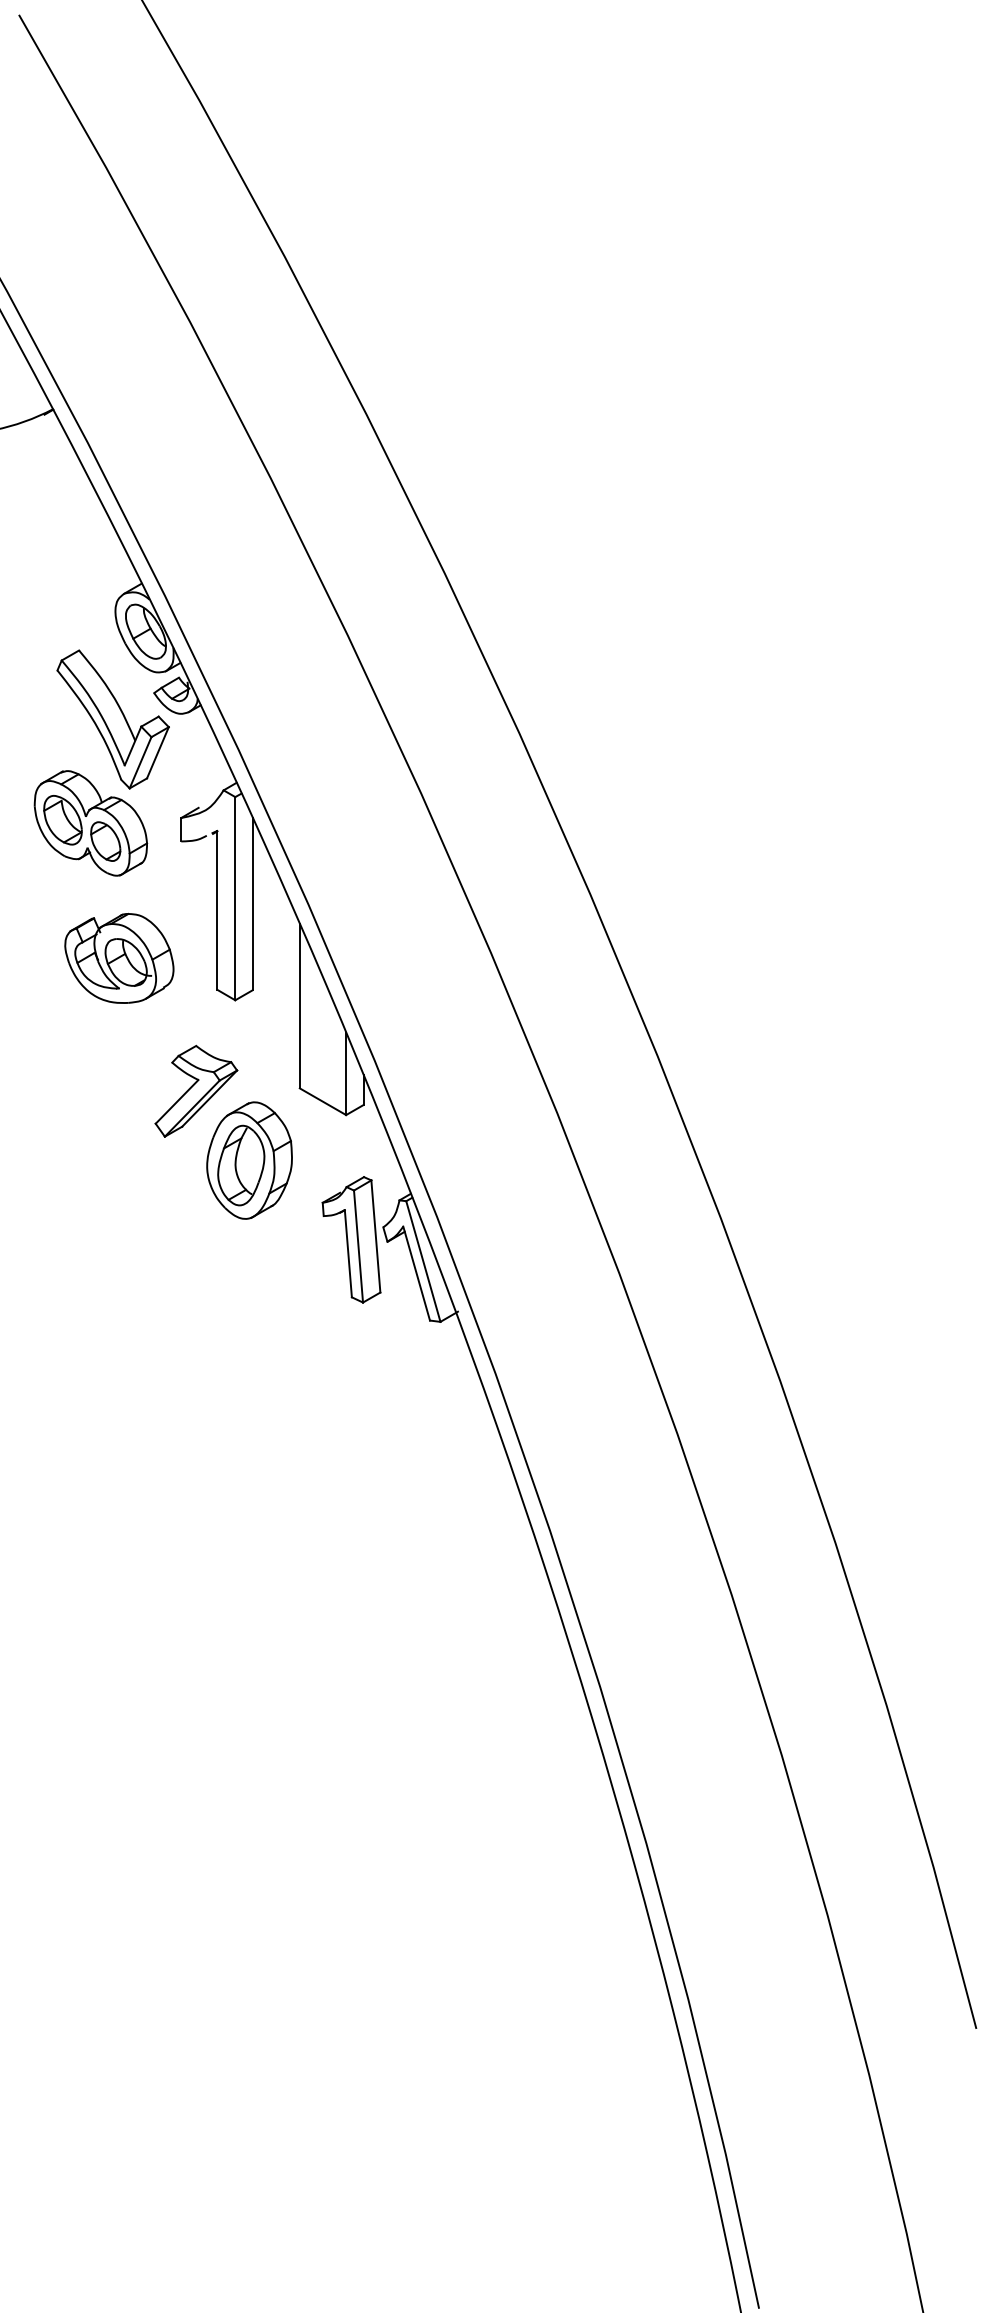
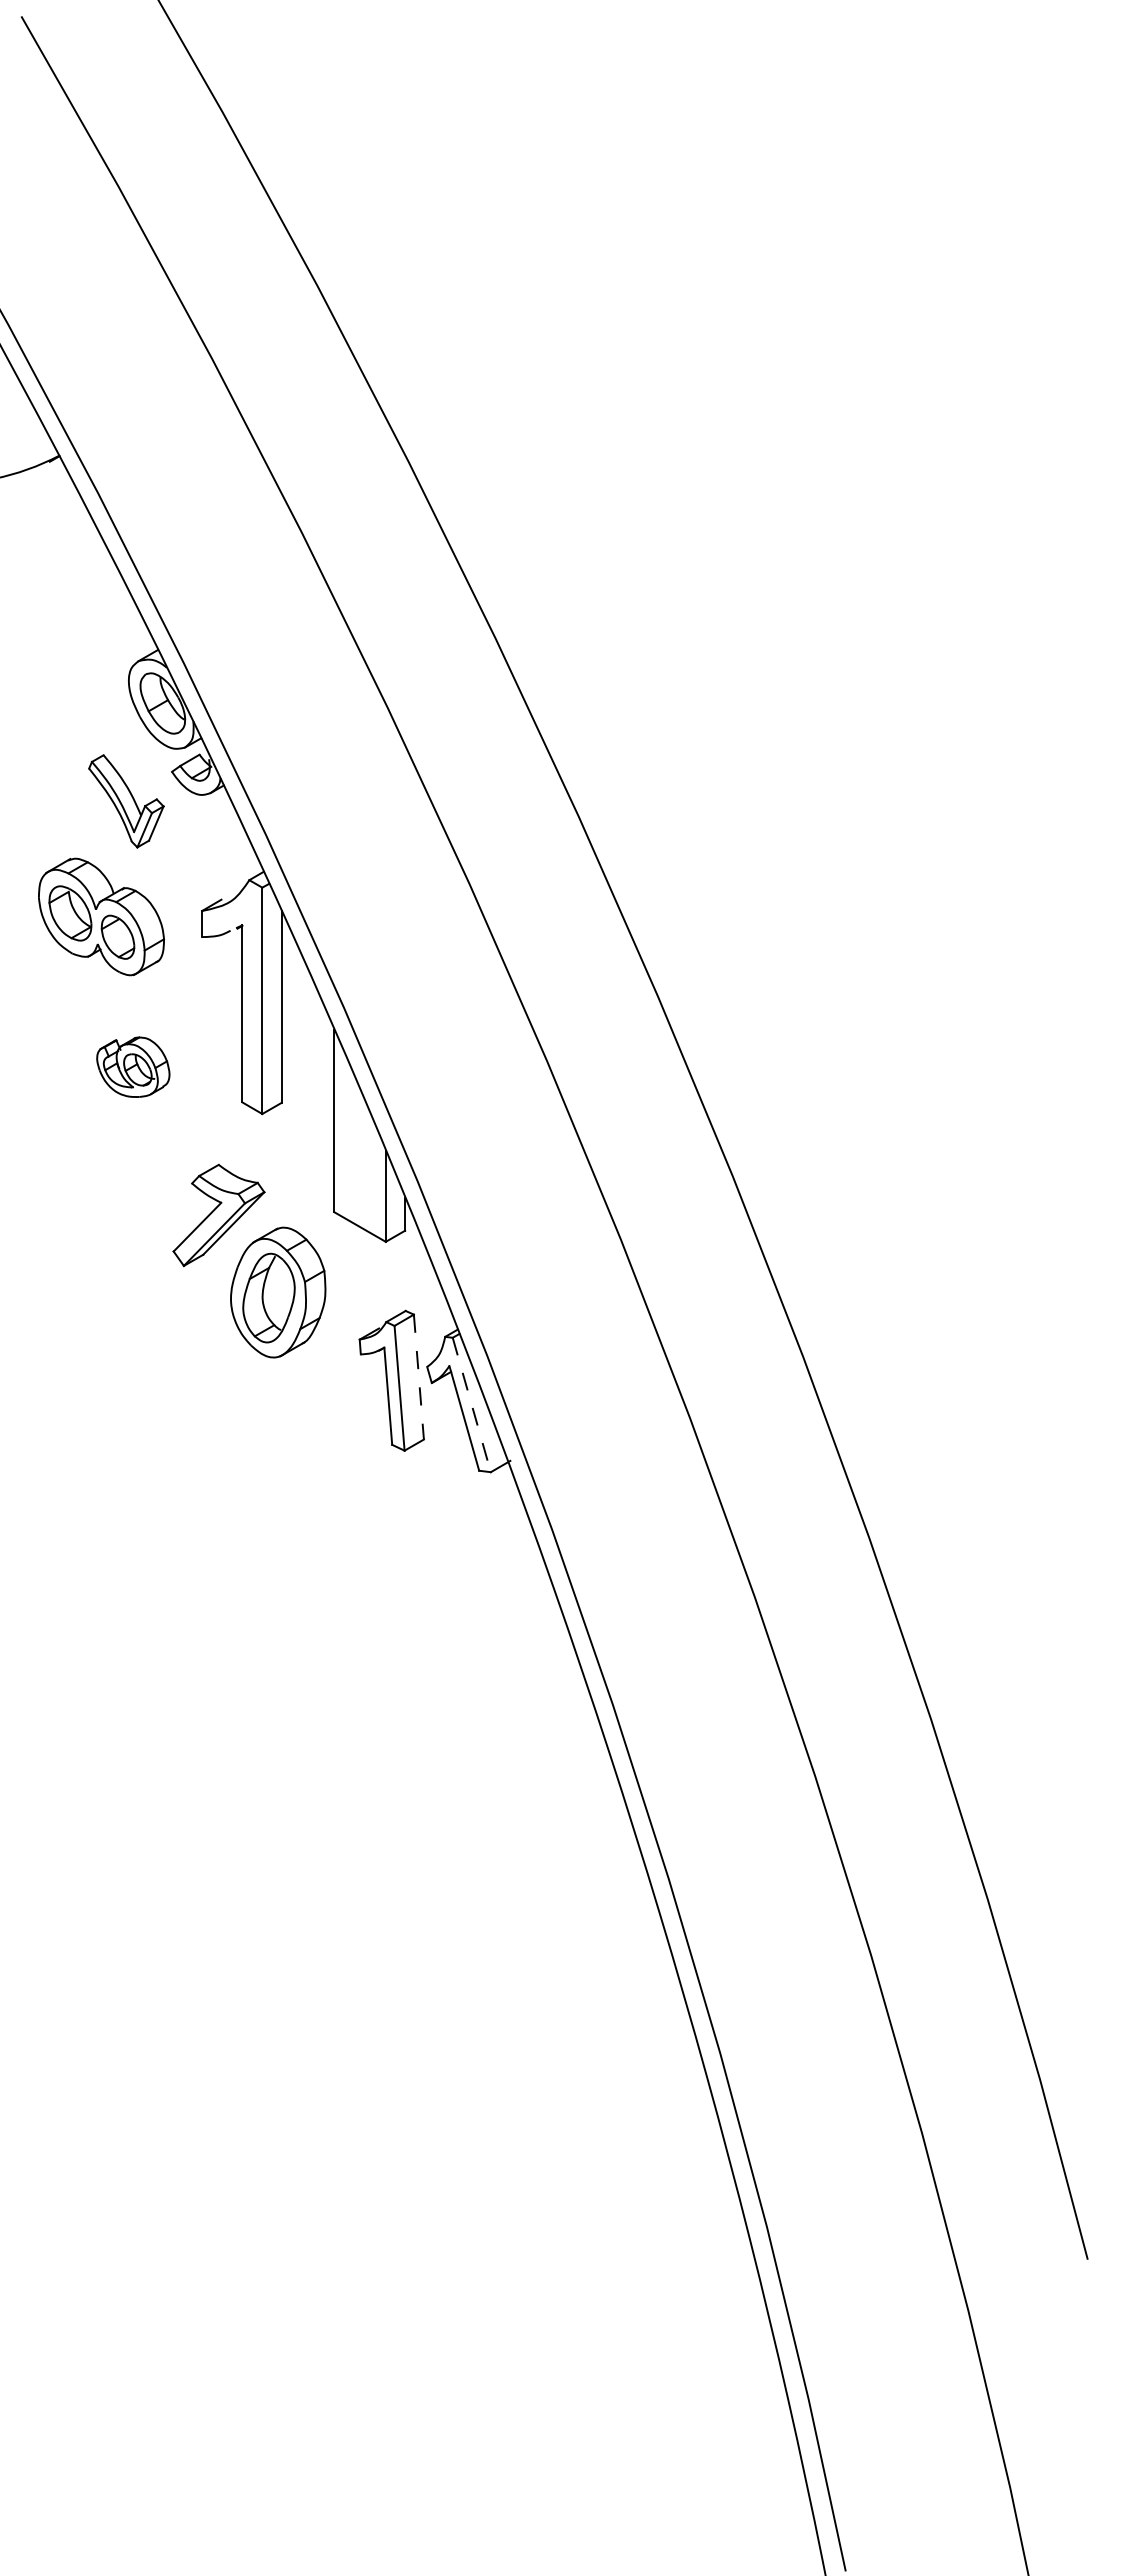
part: (113, 719) -> (126, 801), size x0.6
part: (119, 957) -> (133, 1066), size x0.6
line: (375, 1236) -> (418, 1377), solid -> dashed
line: (423, 1261) -> (471, 1405), solid -> dashed

